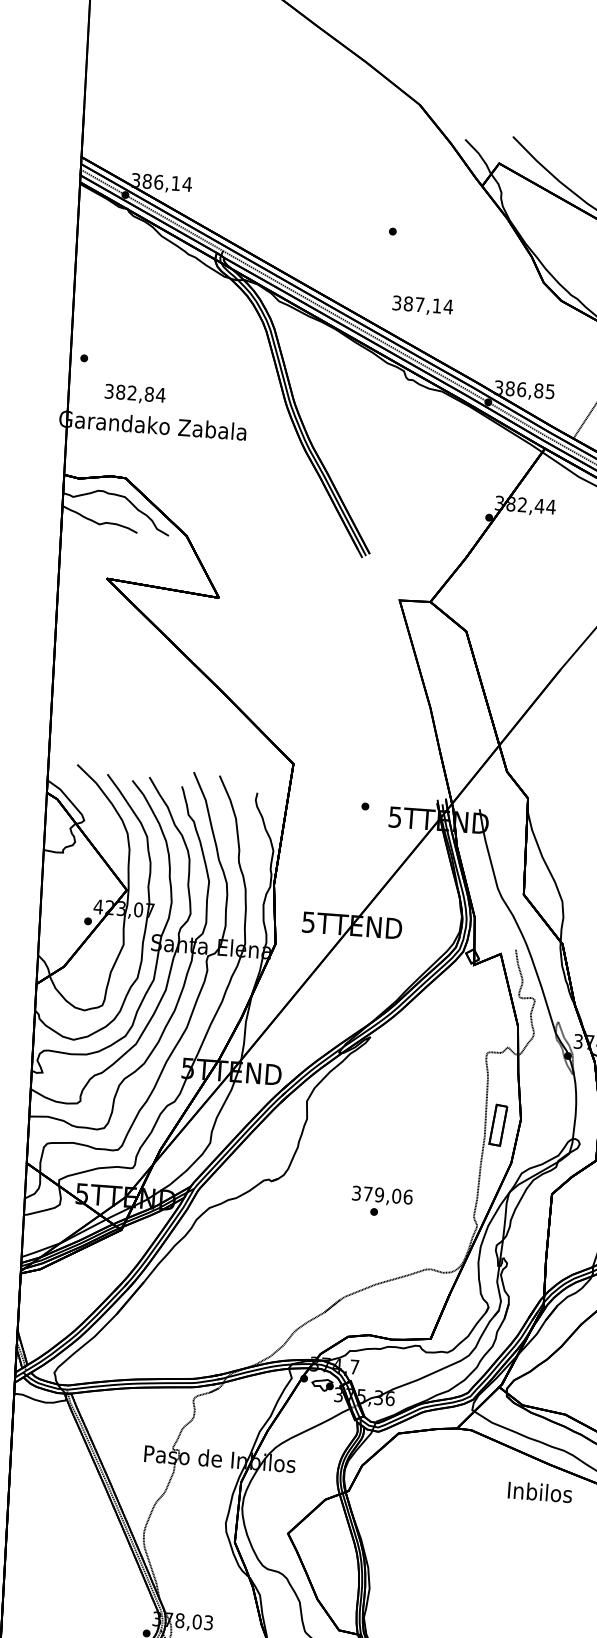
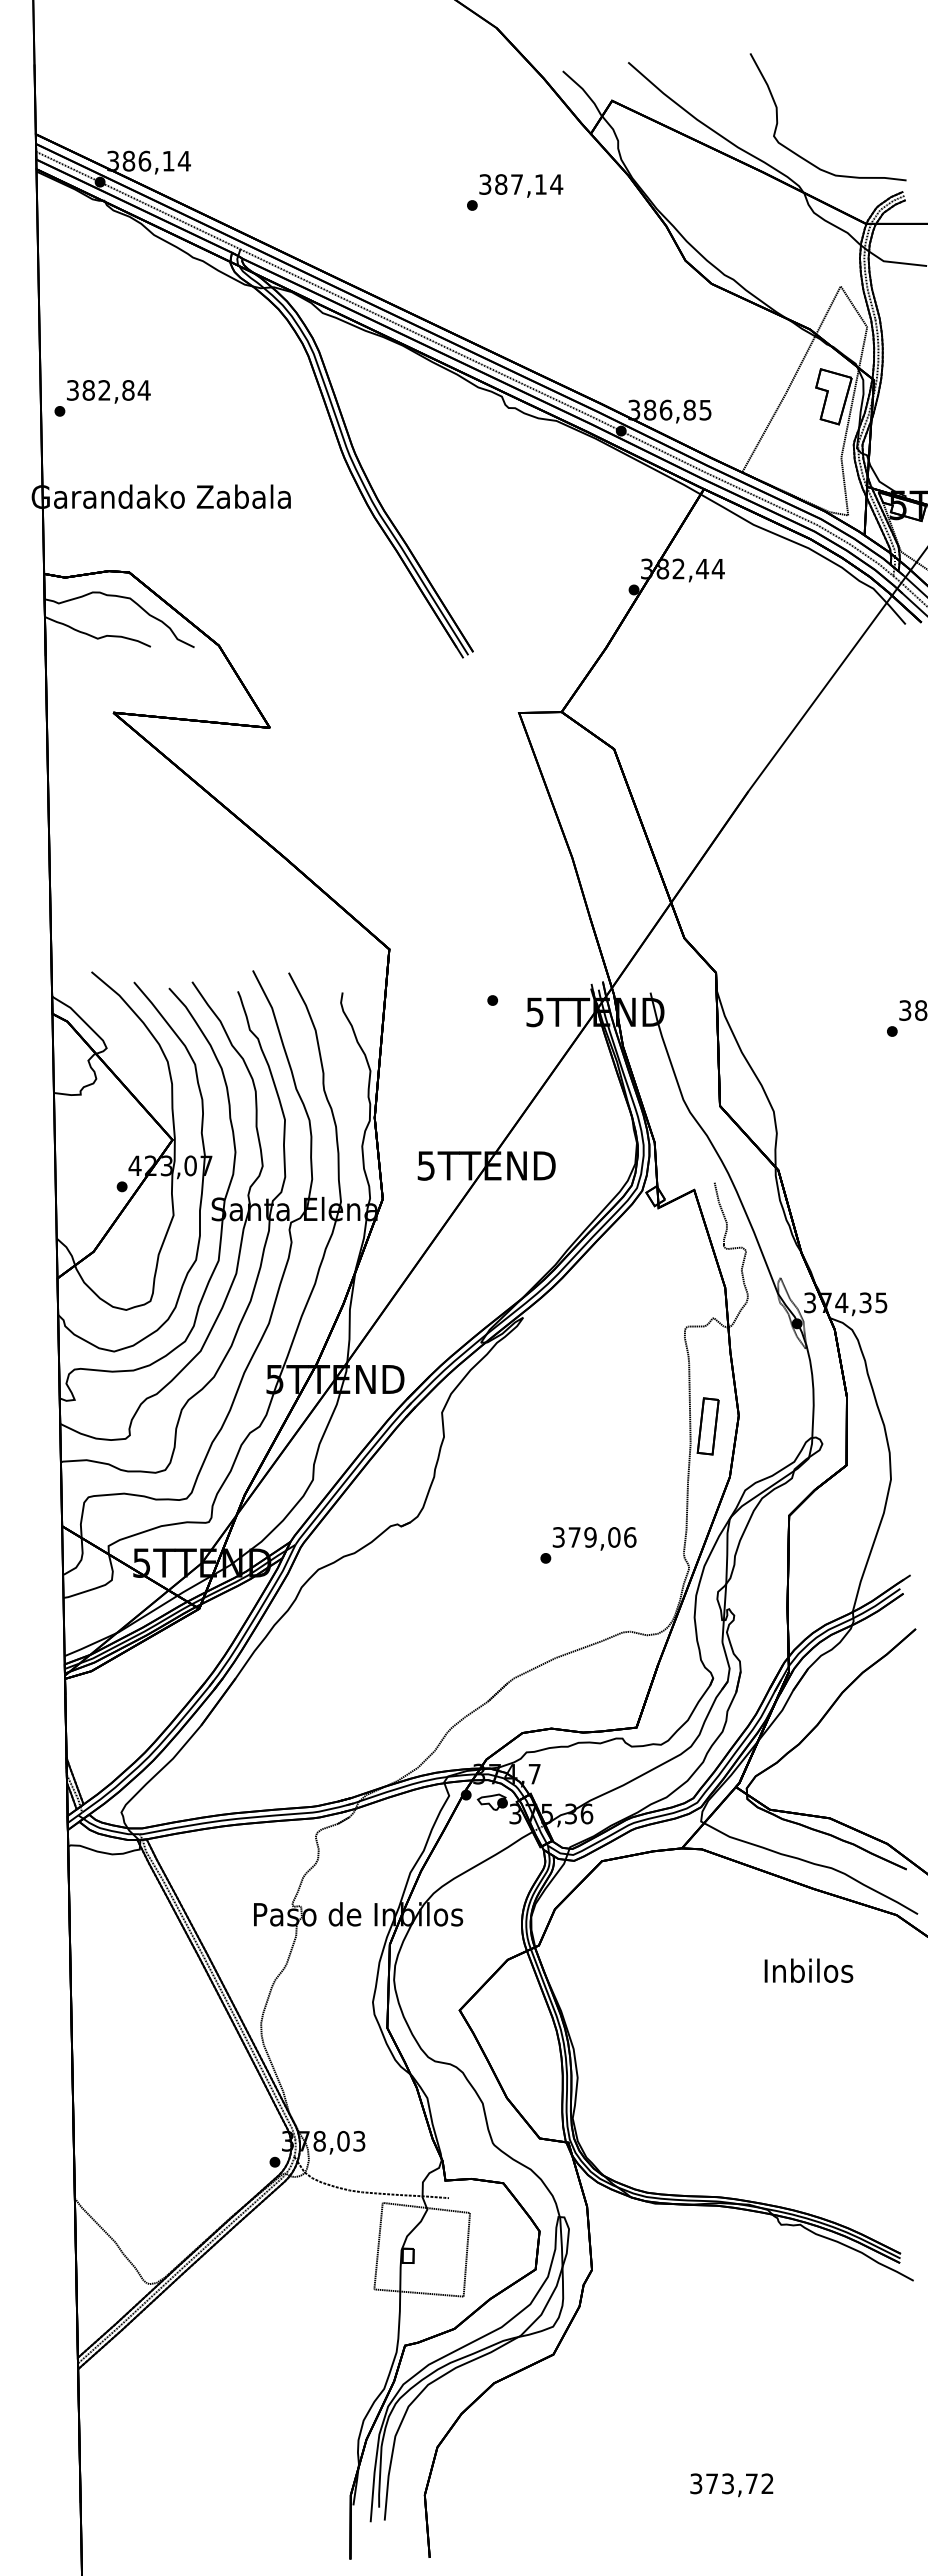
text: (423, 305) -> (521, 185), moved
text: (135, 394) -> (108, 391), moved
text: (382, 1195) -> (594, 1538), moved
text: (539, 1491) -> (808, 1970), moved

